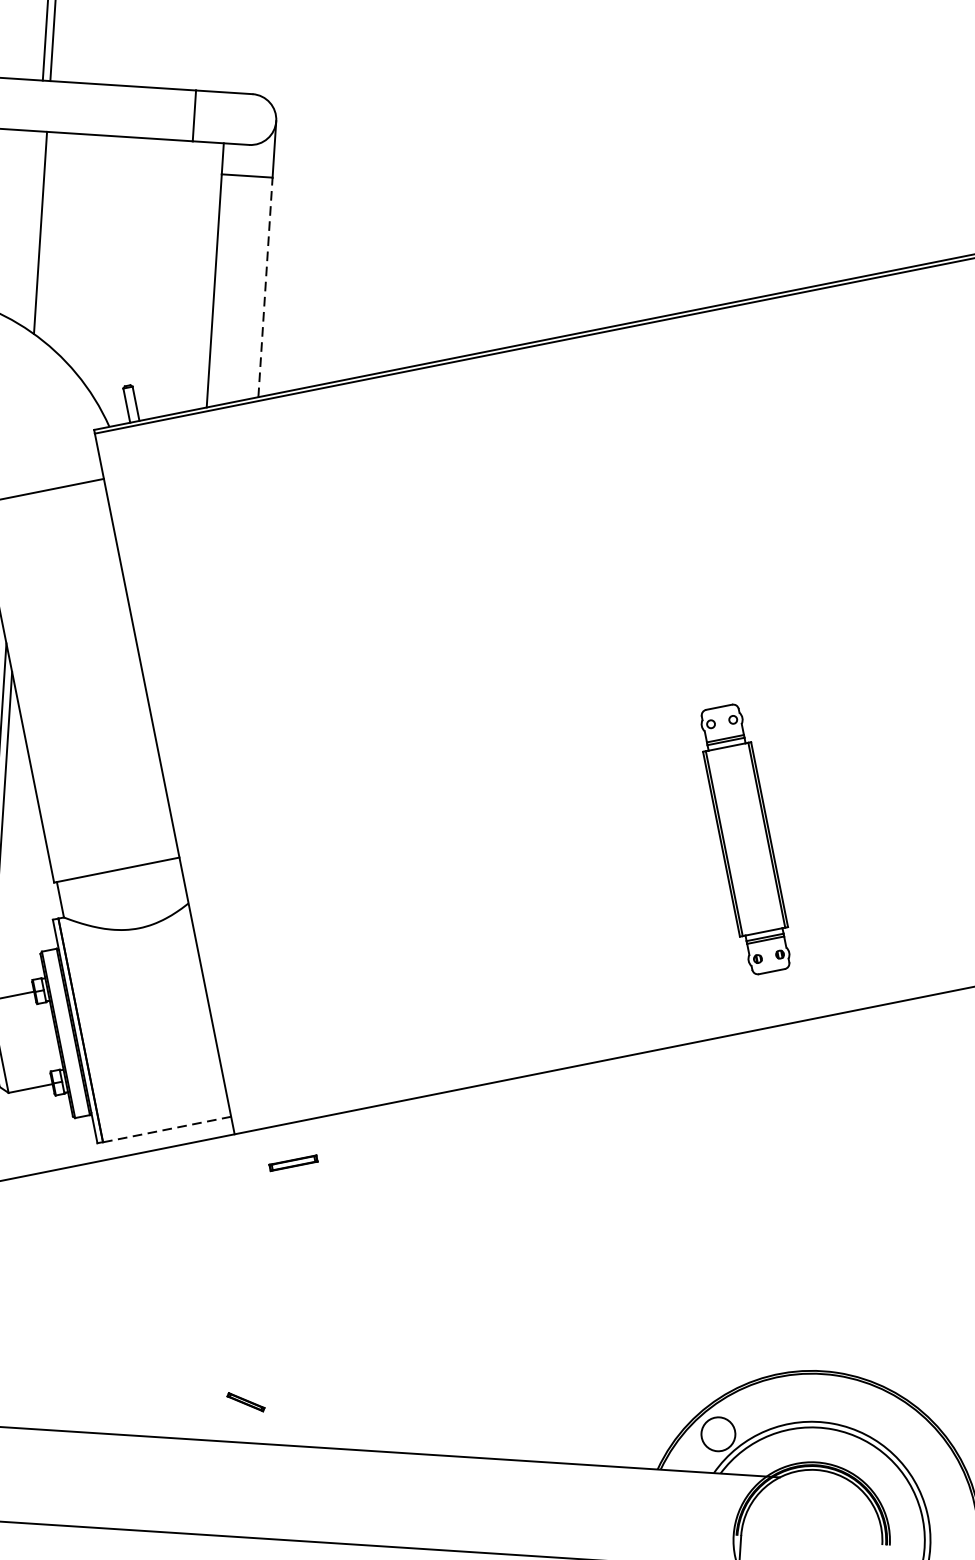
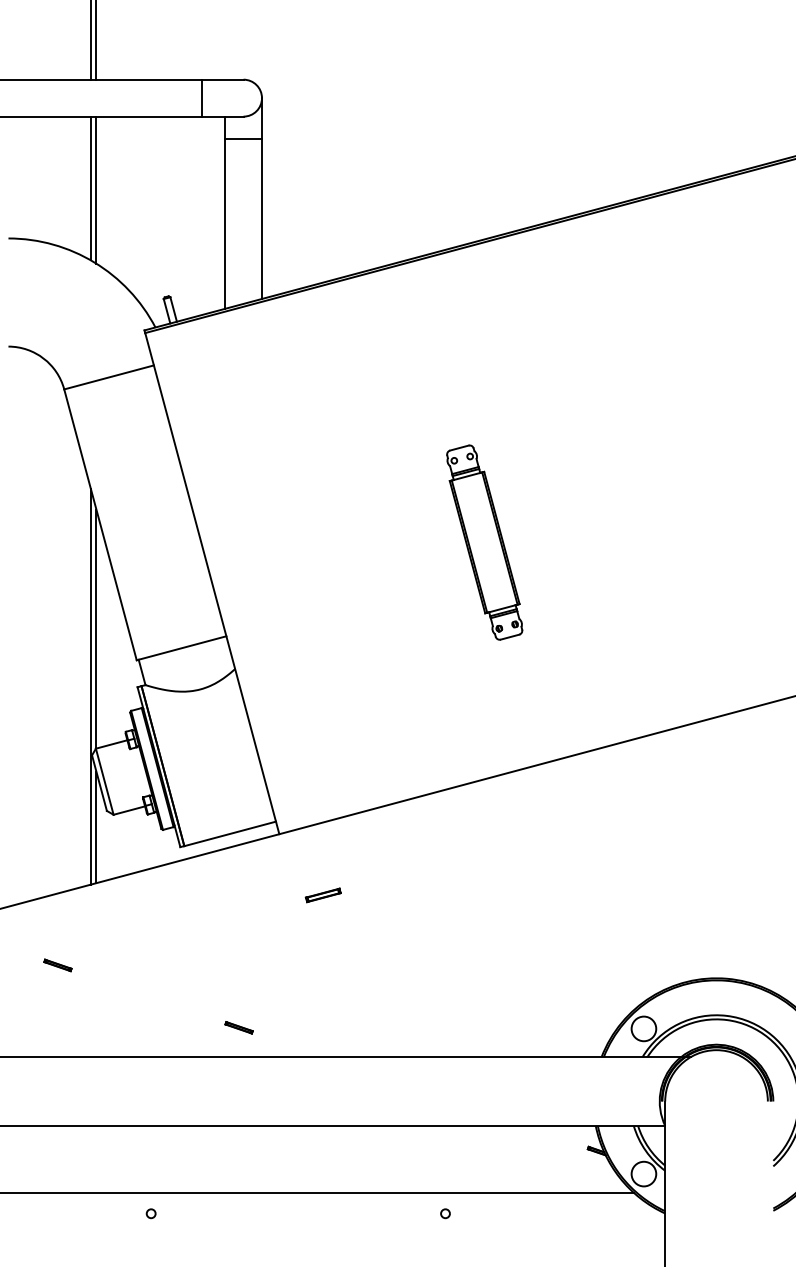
line: (32, 230) -> (90, 188), added
line: (266, 287) -> (262, 219), dashed -> solid
part: (745, 839) -> (484, 542), moved
line: (167, 1128) -> (230, 833), dashed -> solid
part: (292, 1163) -> (322, 895), moved
part: (245, 1401) -> (238, 1027), moved

